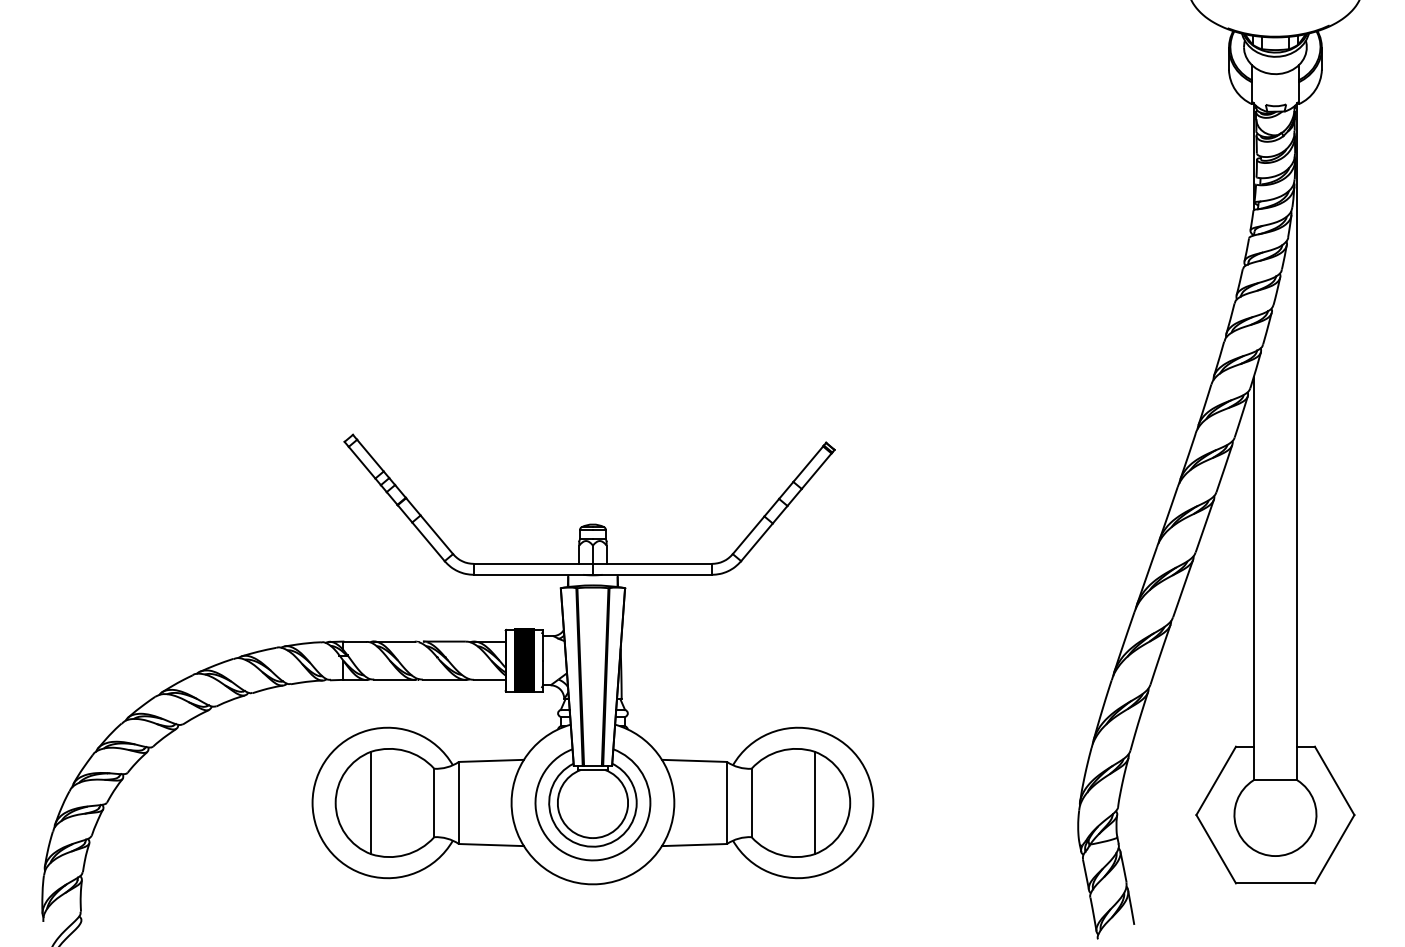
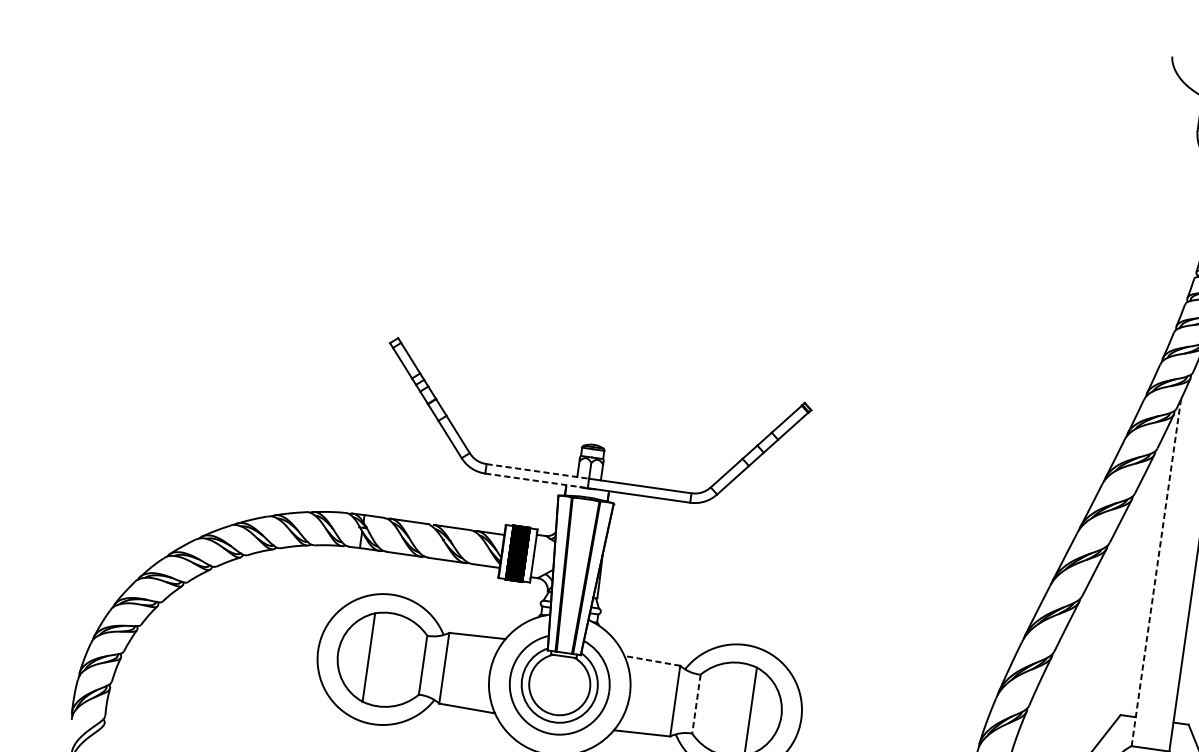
line: (534, 563) -> (538, 471), solid -> dashed
line: (534, 574) -> (537, 480), solid -> dashed
line: (1253, 579) -> (1156, 573), solid -> dashed
line: (694, 760) -> (652, 660), solid -> dashed
line: (751, 803) -> (696, 704), solid -> dashed

